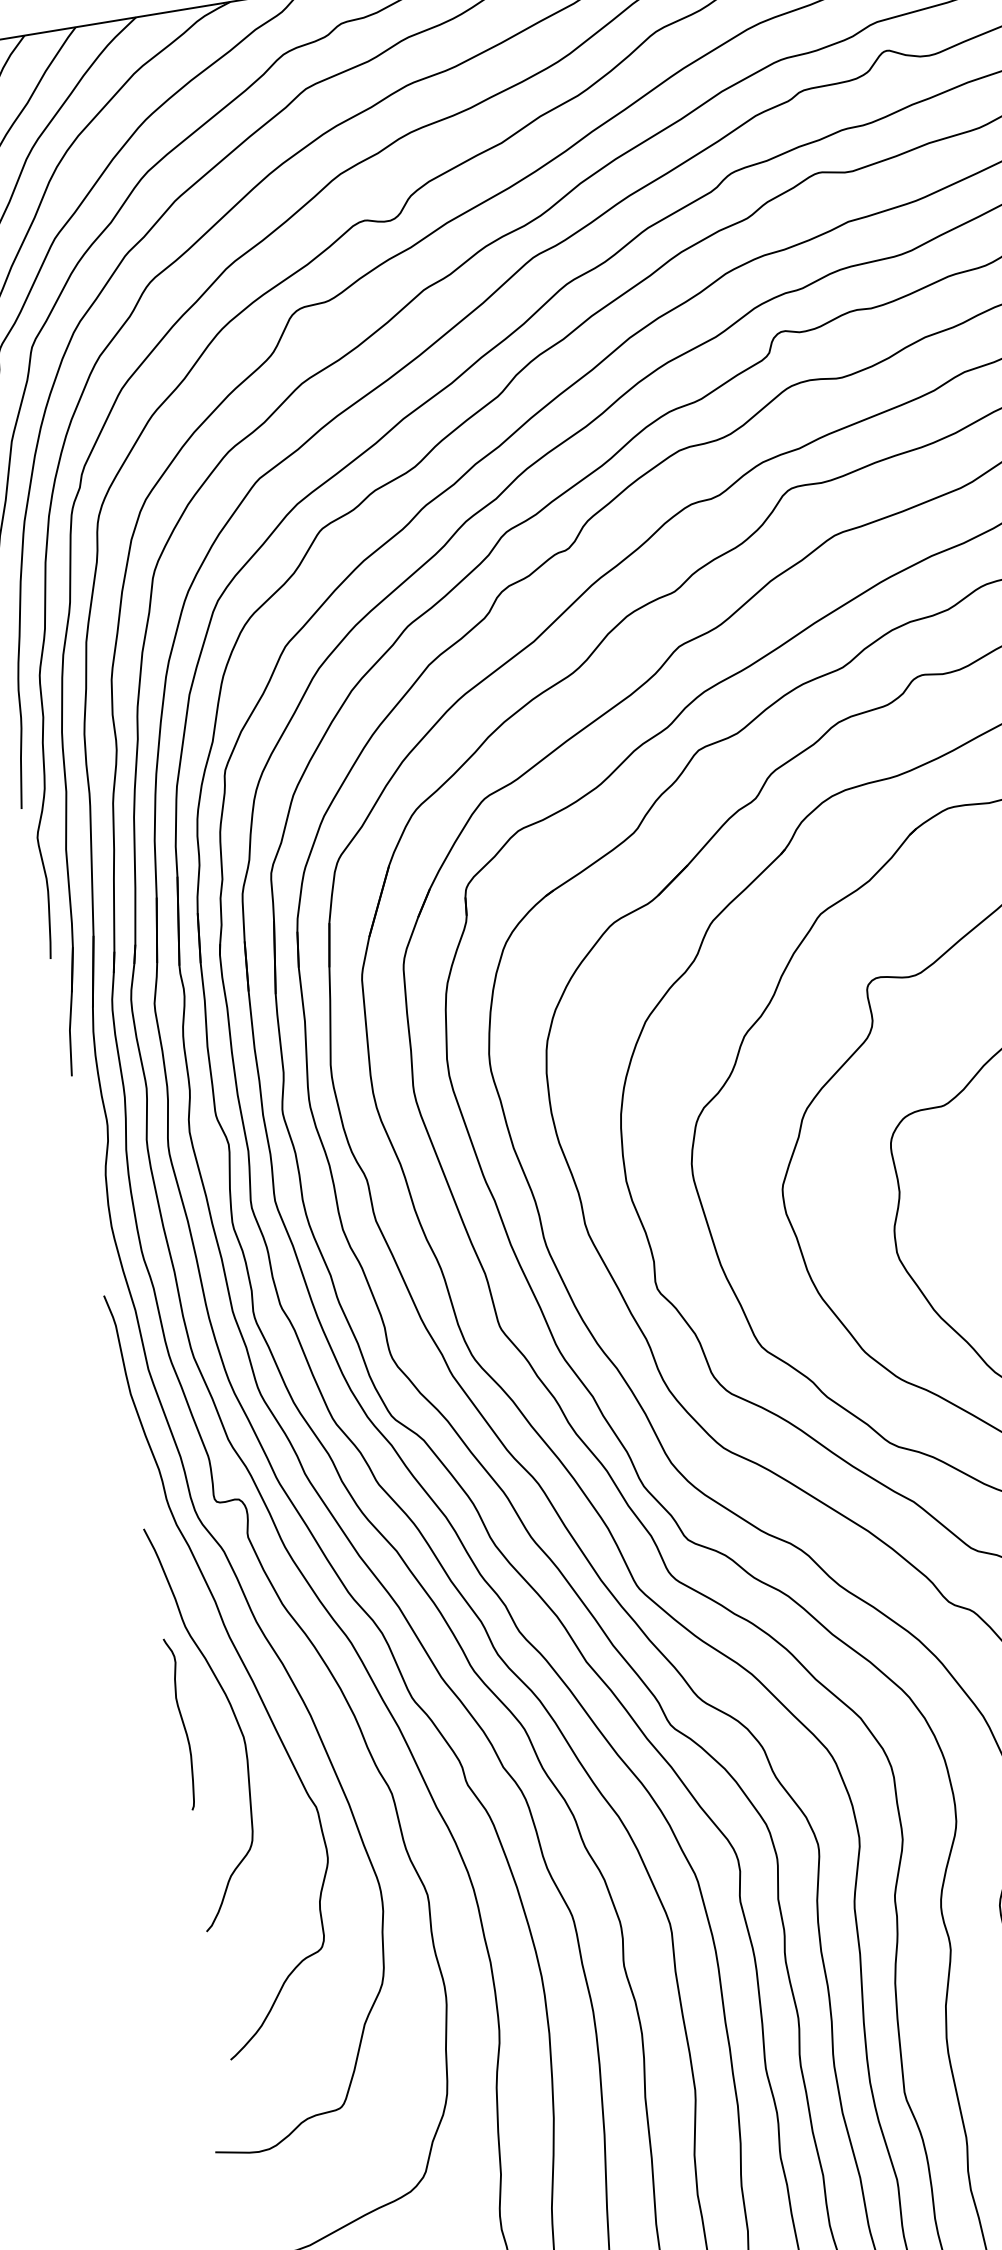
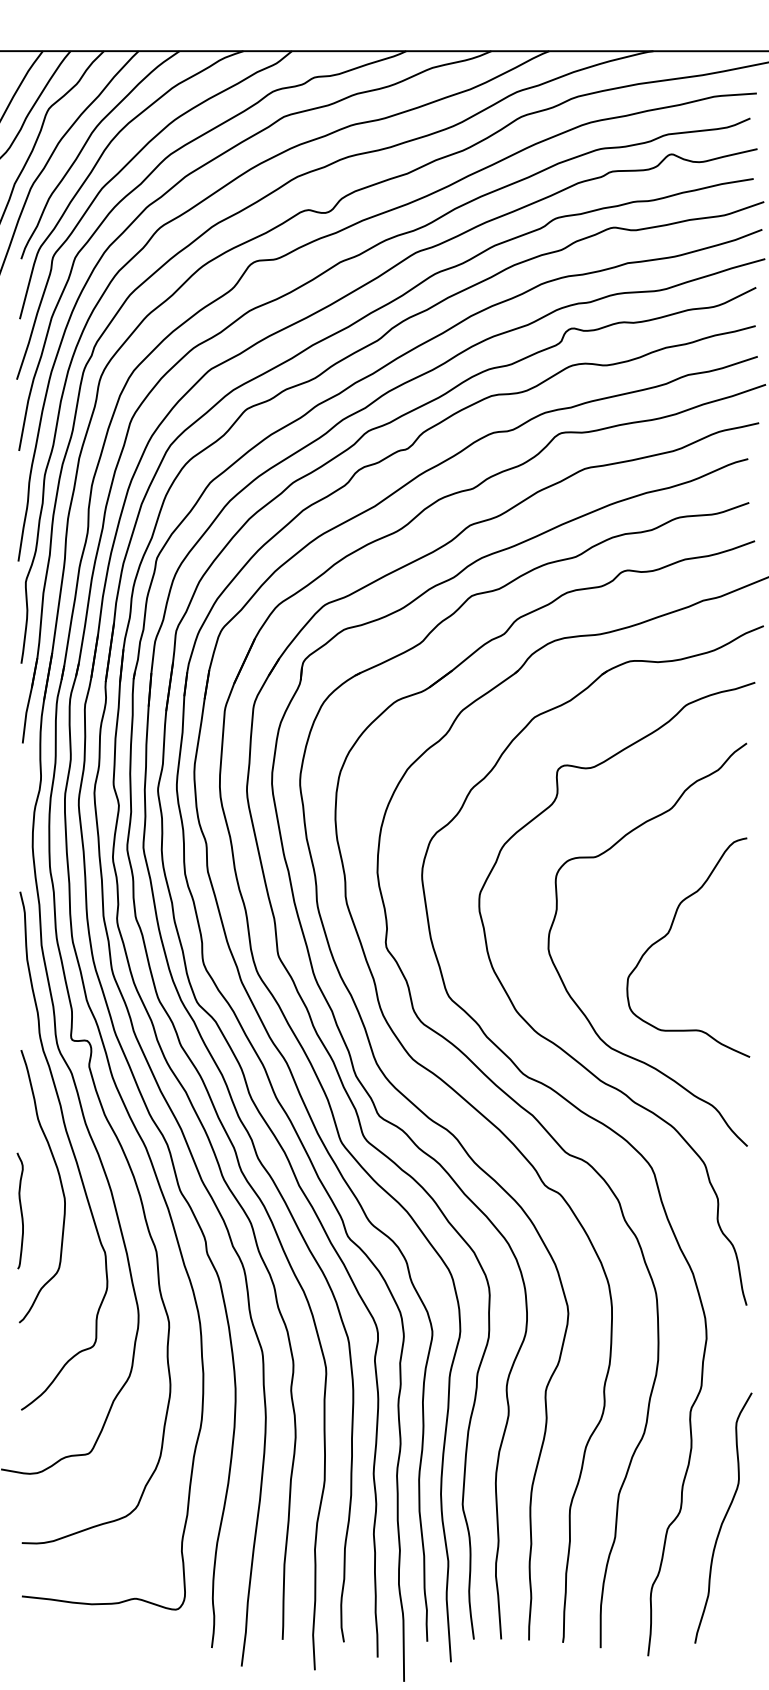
curve: (181, 1723) -> (20, 1210), moved

